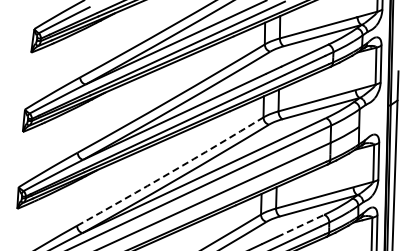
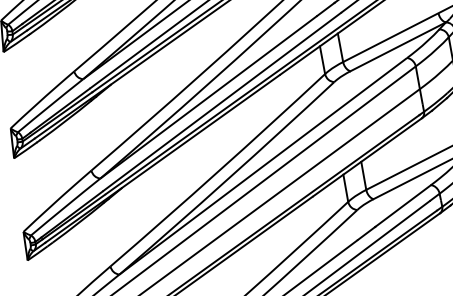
arc: (170, 172) -> (218, 171), dashed -> solid
line: (301, 225) -> (404, 205), dashed -> solid

